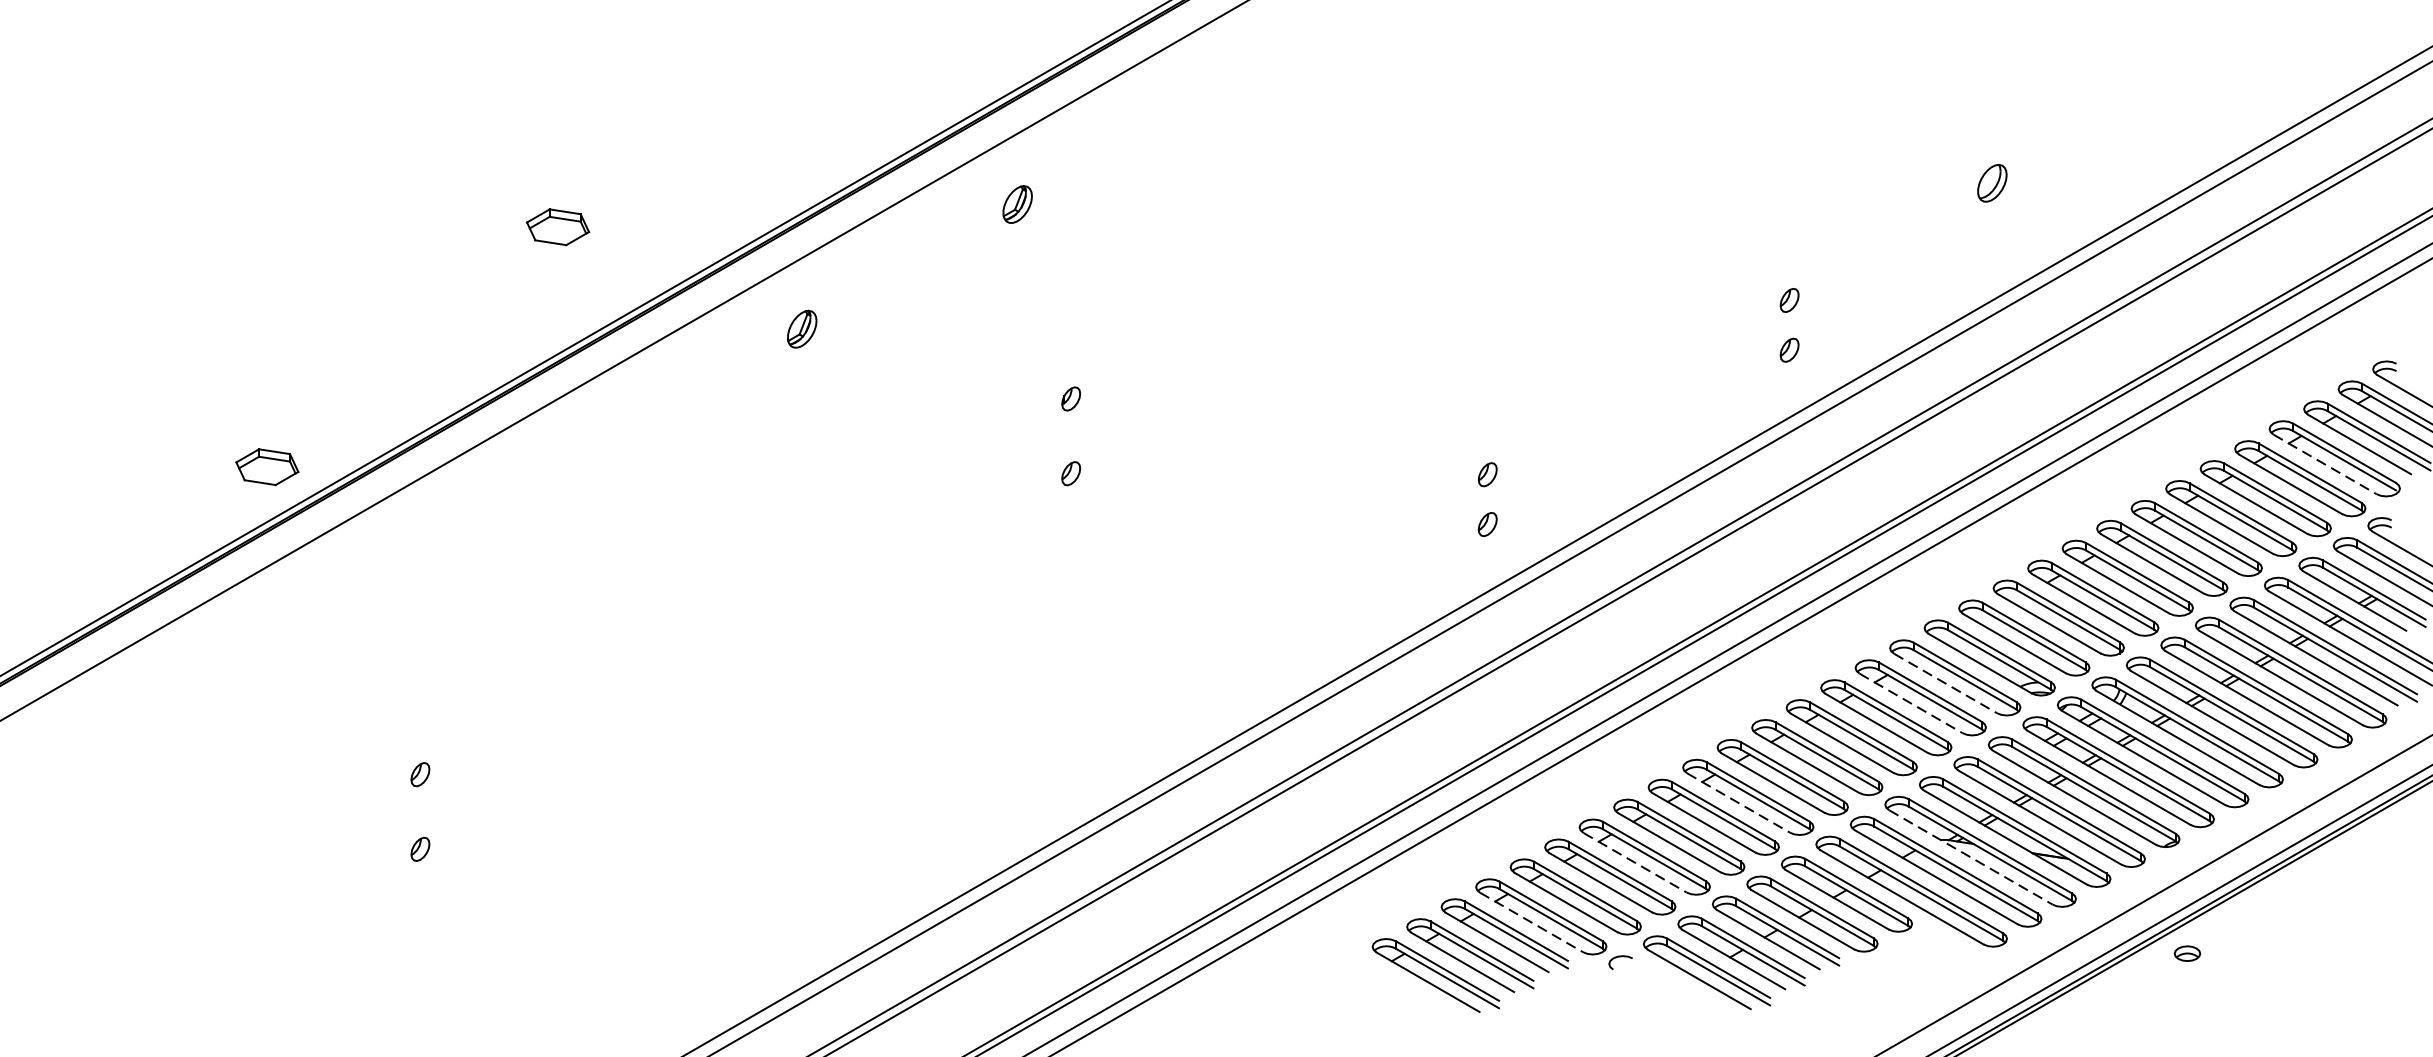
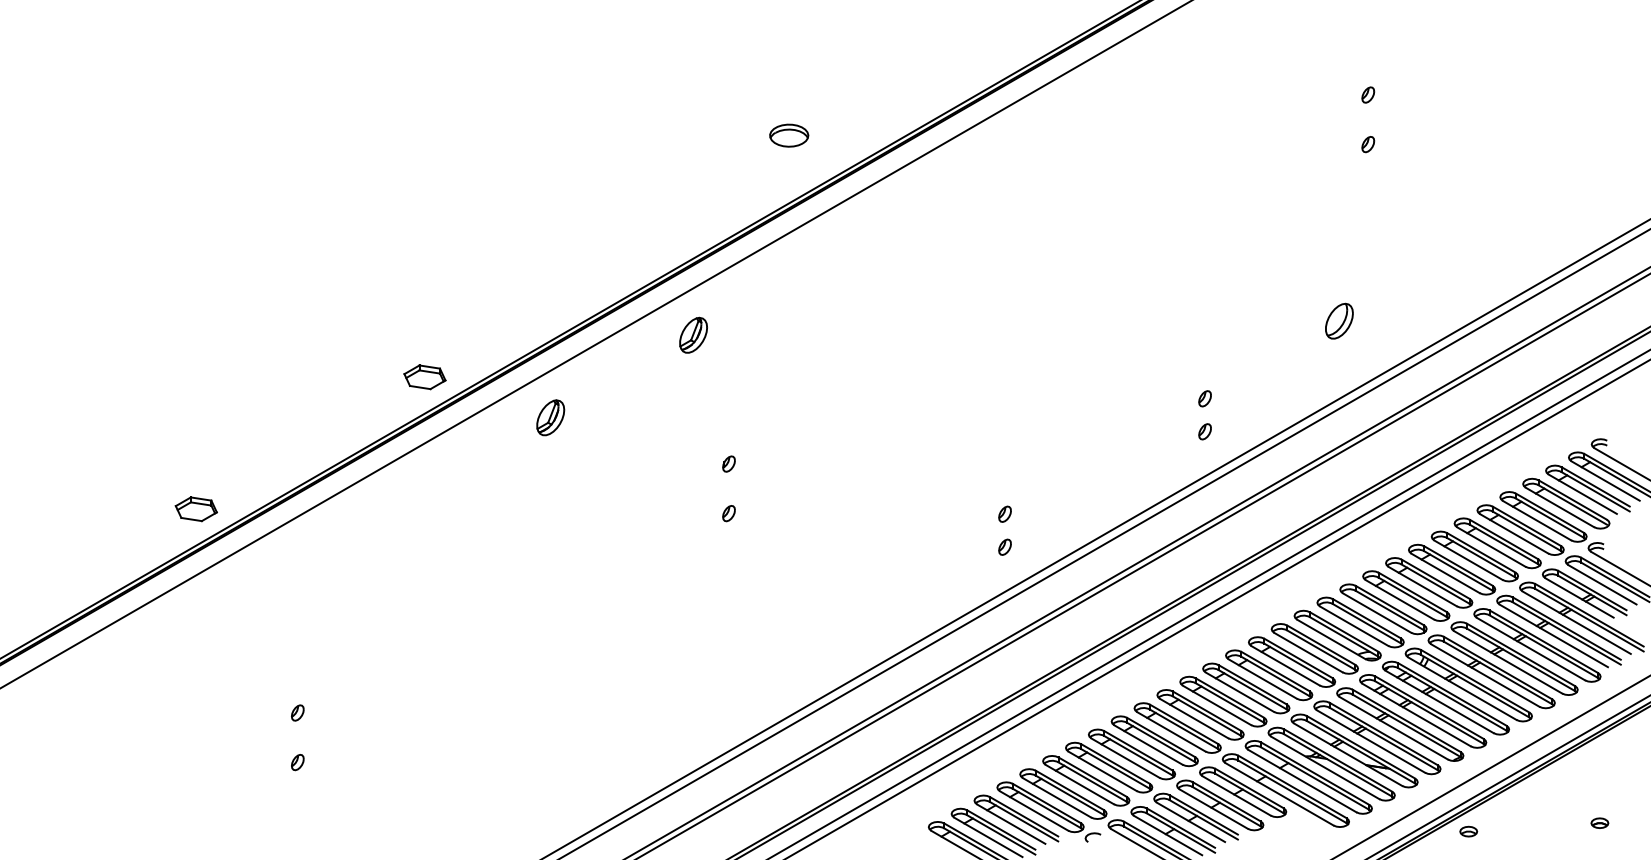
part: (1992, 182) -> (1339, 320), size x1.43
part: (1017, 203) -> (693, 334), size x1.43
part: (557, 227) -> (424, 377), moved
part: (801, 328) -> (550, 417), size x1.43
line: (2325, 464) -> (1560, 507), dashed -> solid
line: (1945, 683) -> (1308, 652), dashed -> solid
line: (1912, 704) -> (1286, 666), dashed -> solid
line: (1738, 804) -> (1171, 732), dashed -> solid
line: (1971, 858) -> (1325, 768), dashed -> solid
line: (1636, 862) -> (1103, 771), dashed -> solid
line: (1532, 923) -> (1034, 811), dashed -> solid
part: (2384, 939) -> (1599, 822), added

